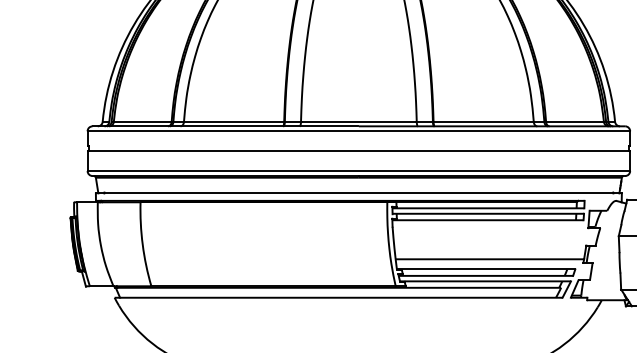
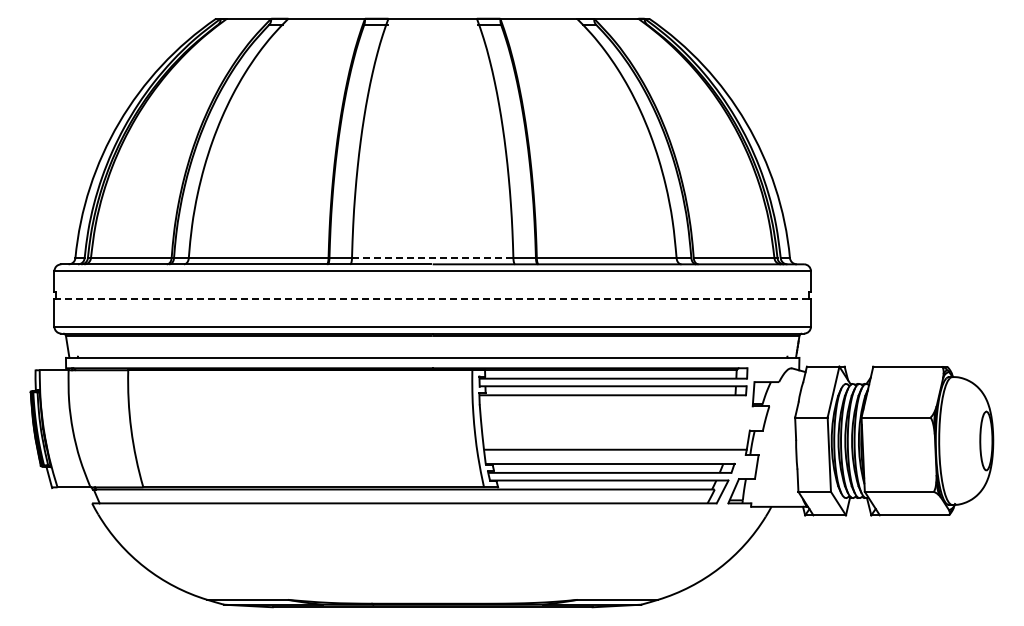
line: (358, 122) -> (432, 258), solid -> dashed
line: (358, 150) -> (432, 298), solid -> dashed

